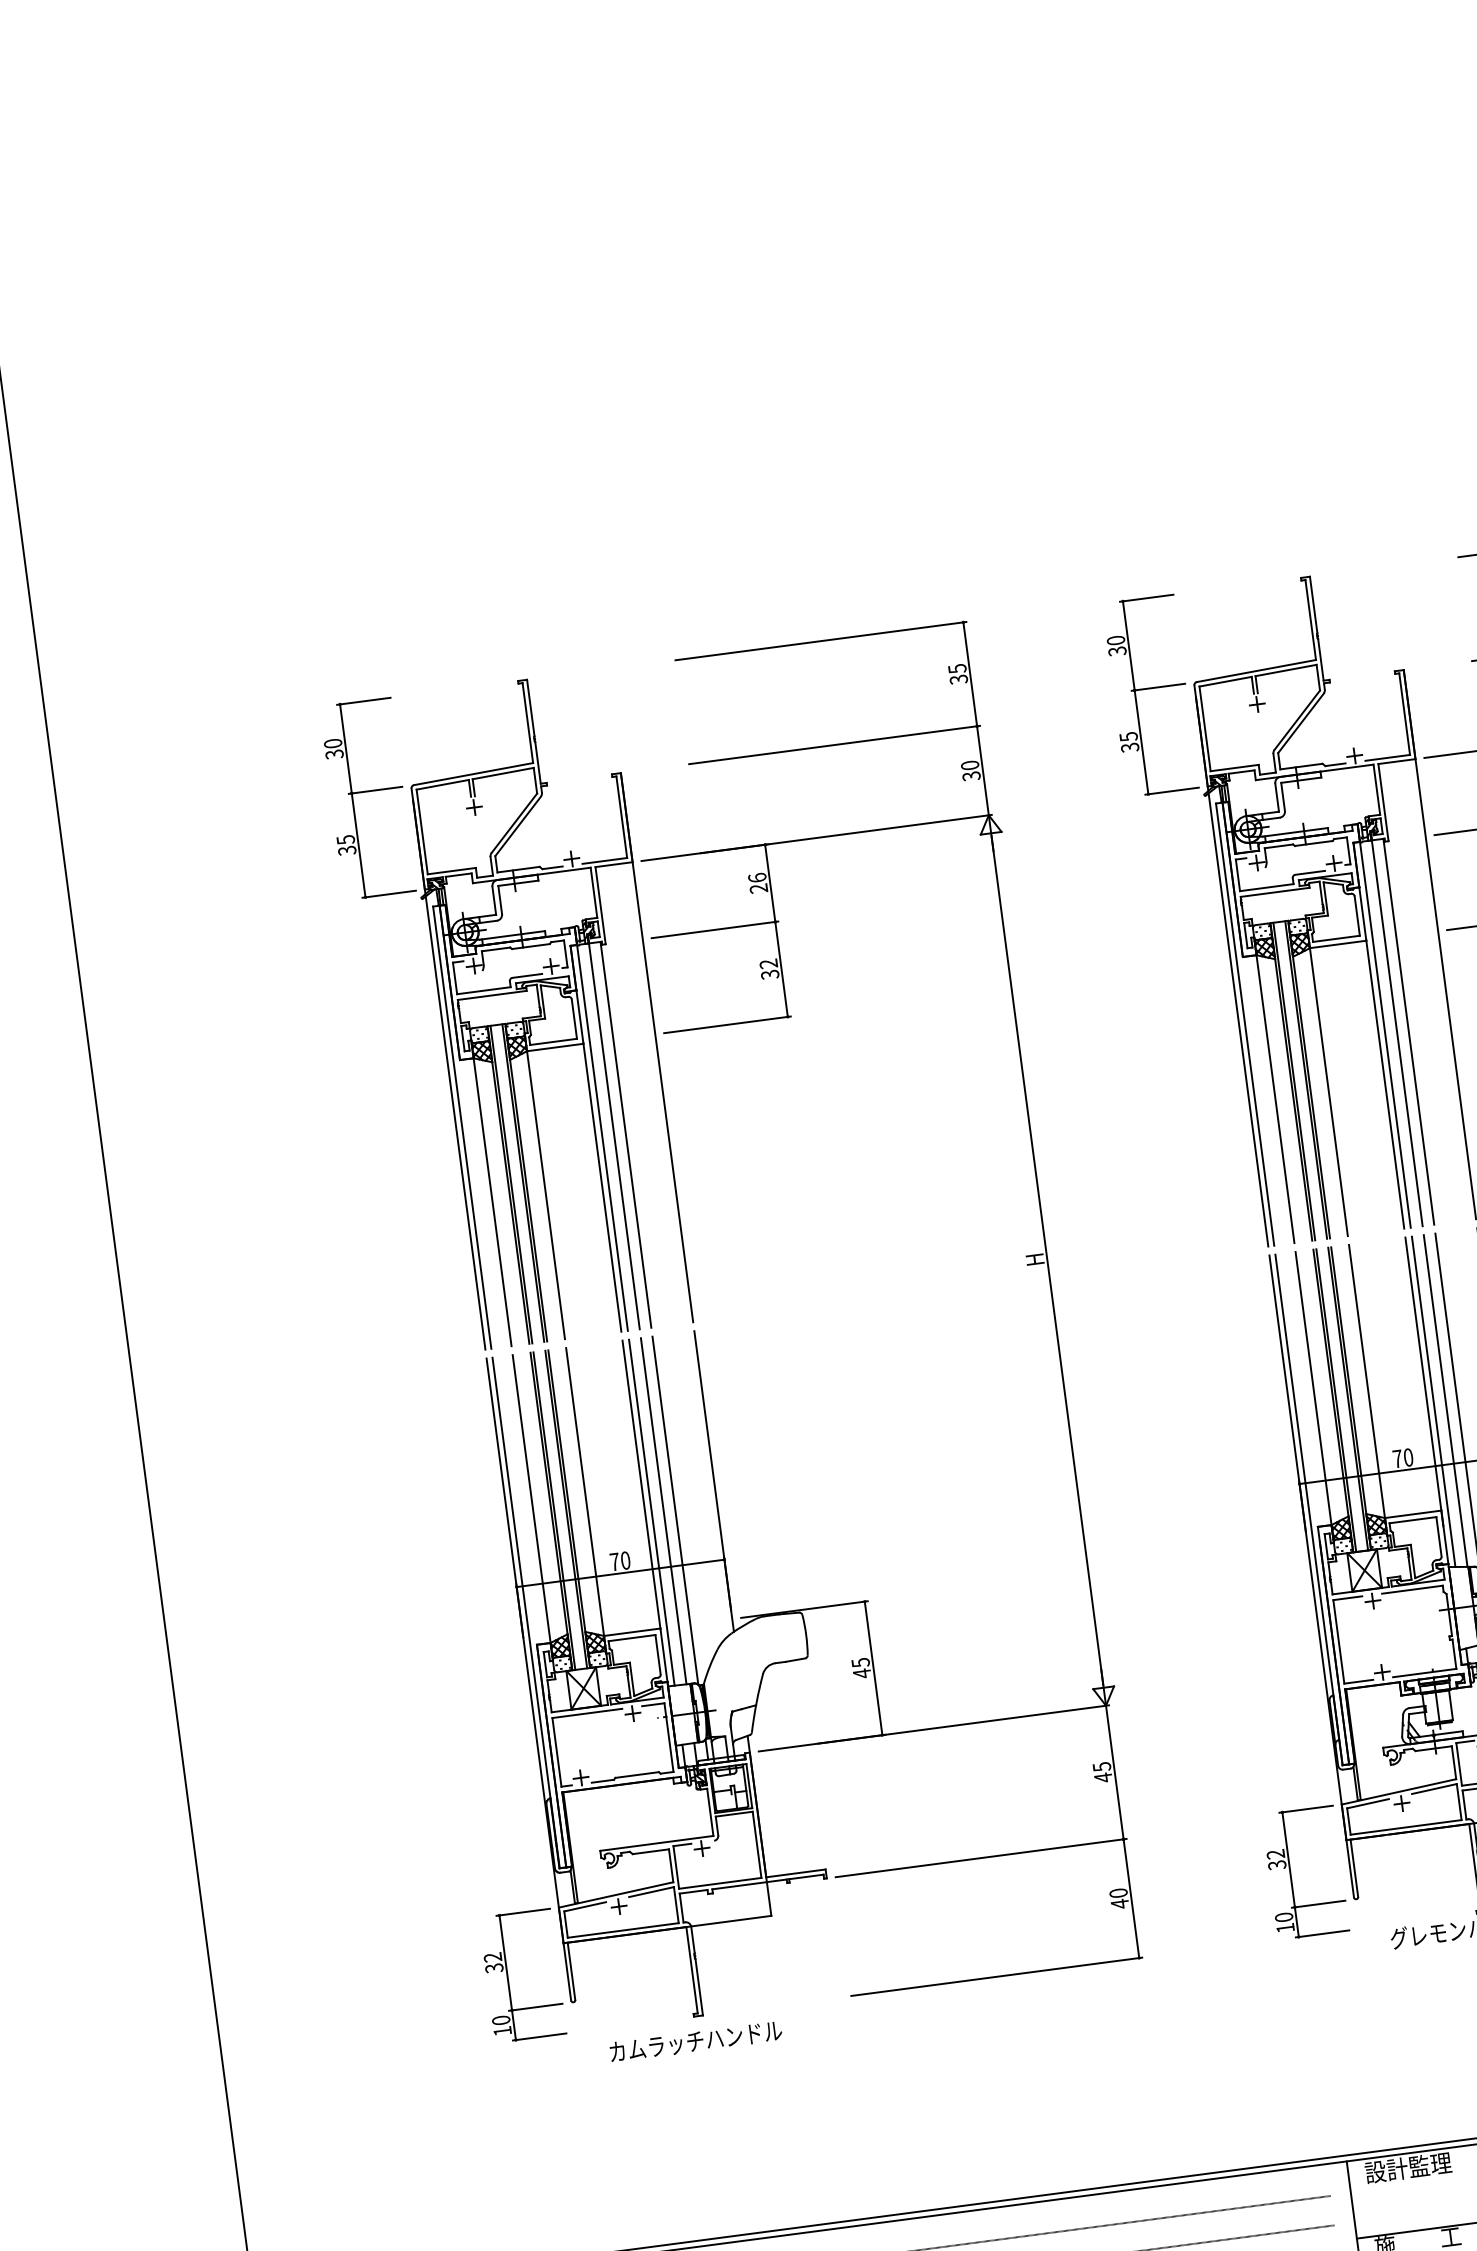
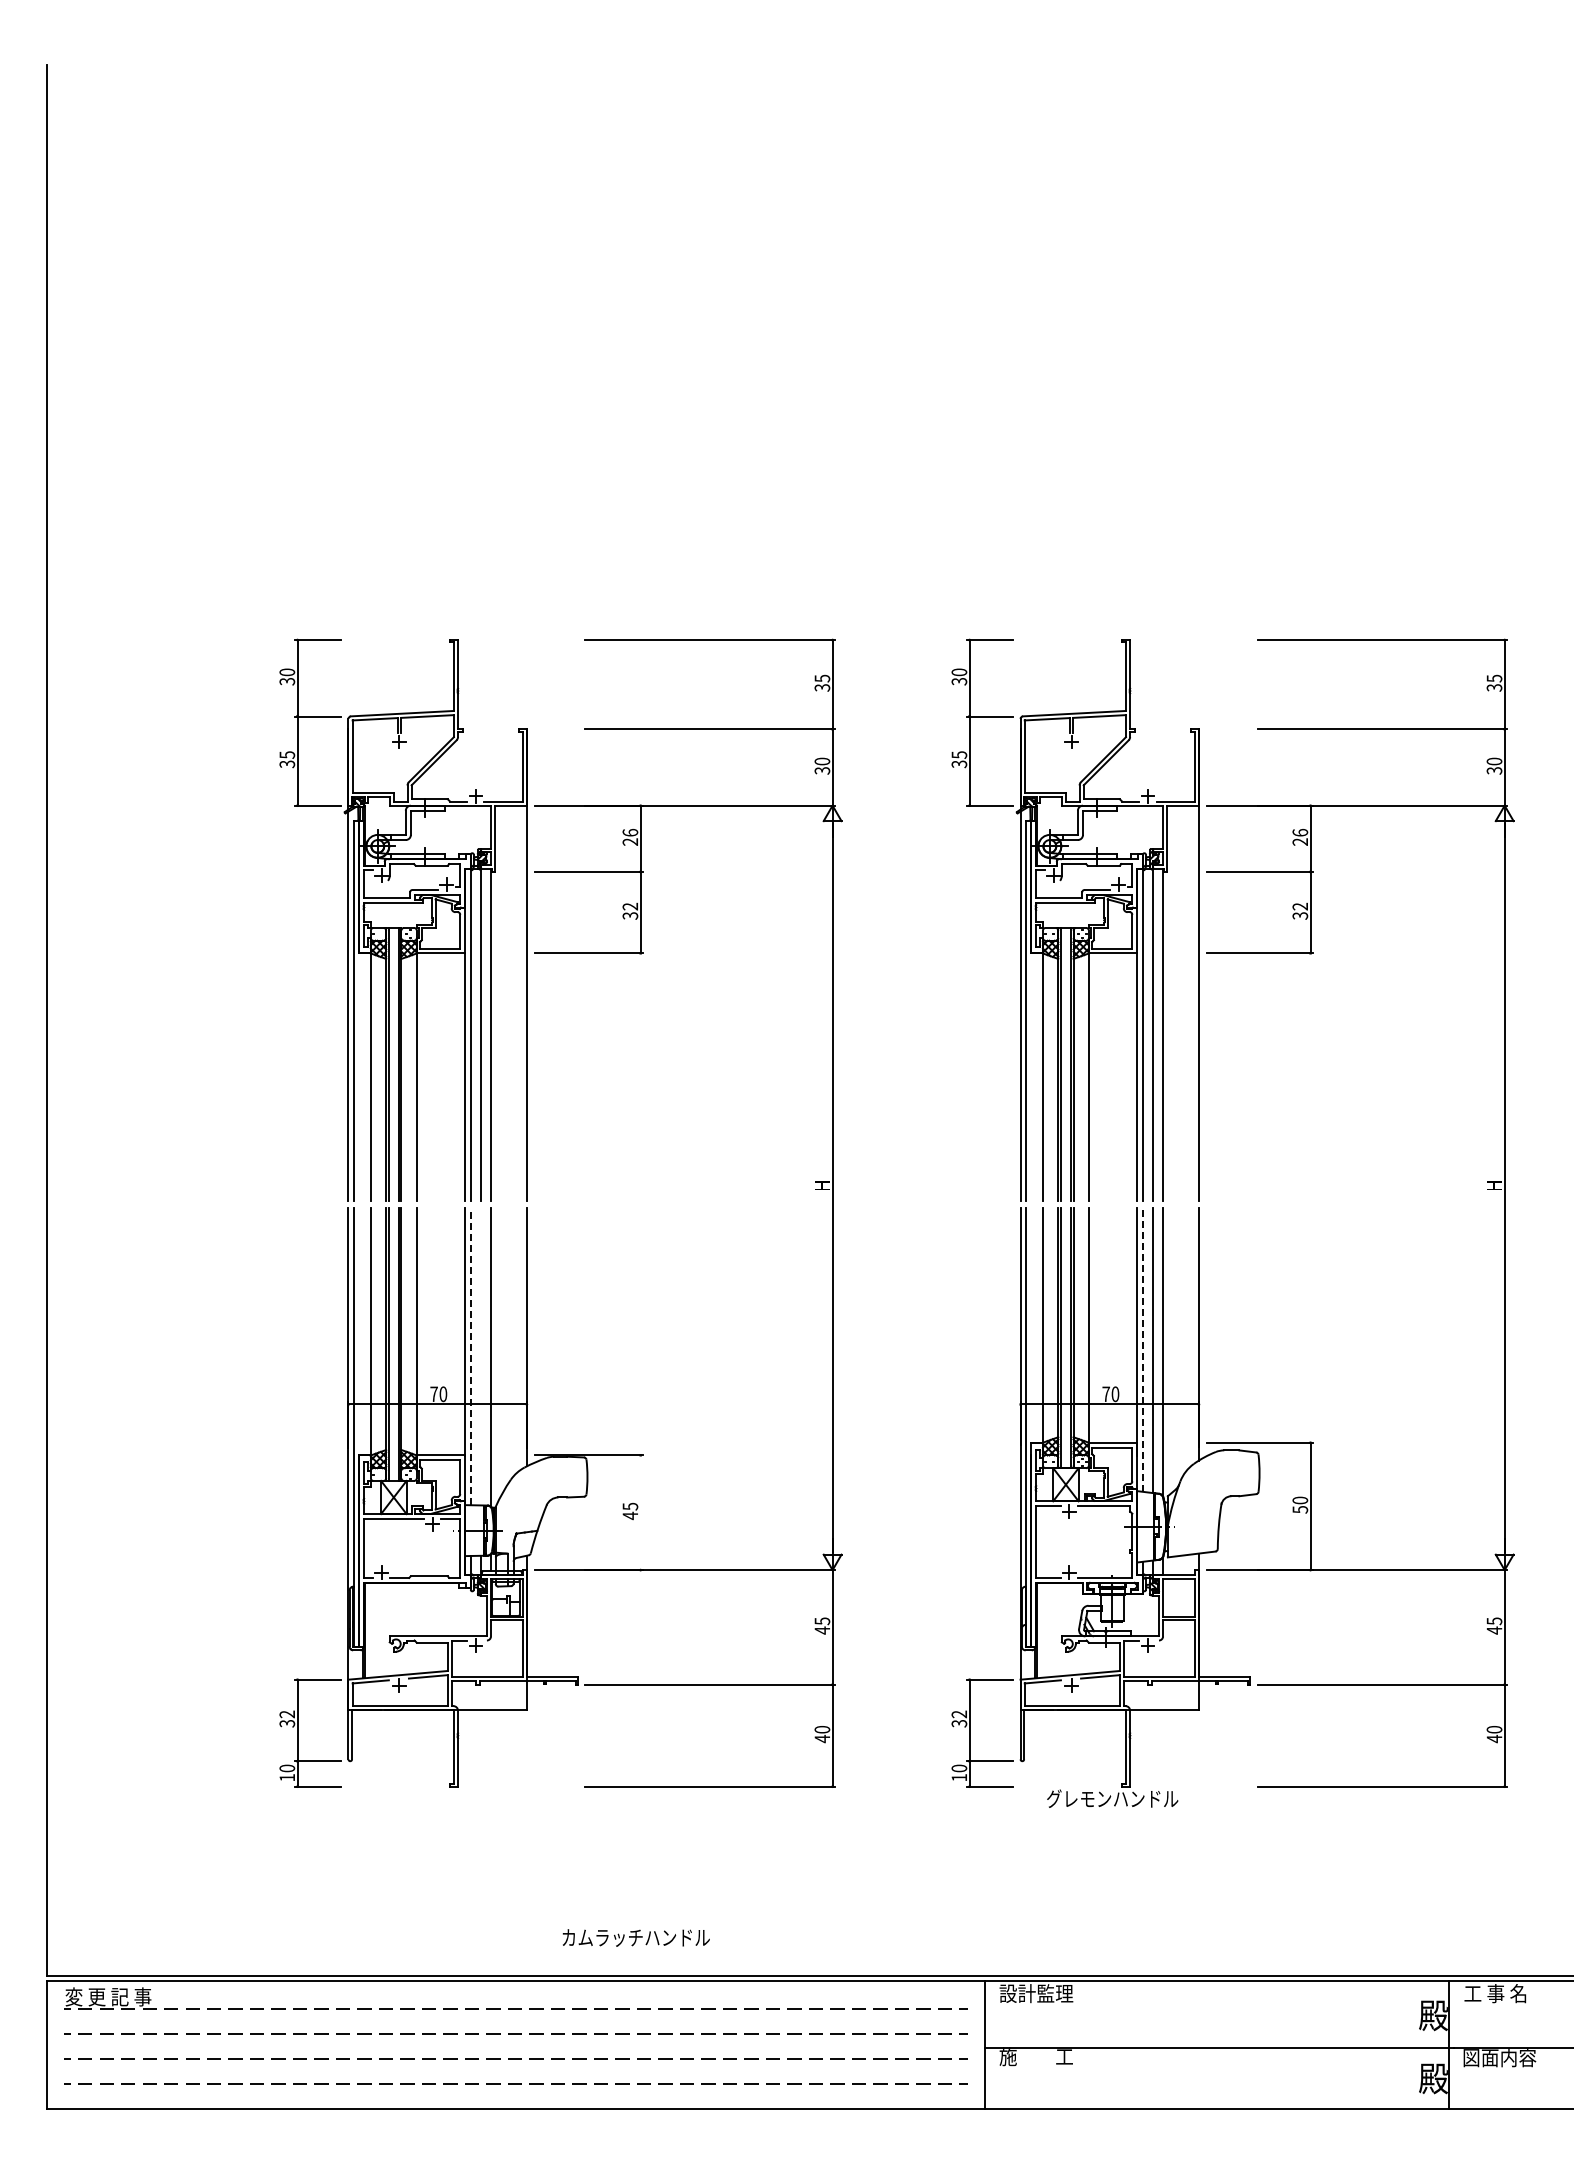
line: (1433, 1402) -> (1142, 1350), solid -> dashed
line: (663, 1510) -> (480, 1356), removed
line: (651, 1512) -> (470, 1356), solid -> dashed
line: (873, 1668) -> (640, 1512), removed
text: (694, 2041) -> (635, 1937), moved

